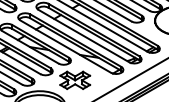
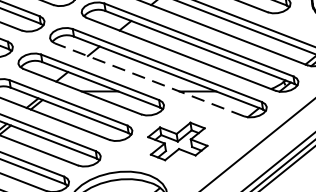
line: (65, 46) -> (149, 79), solid -> dashed

